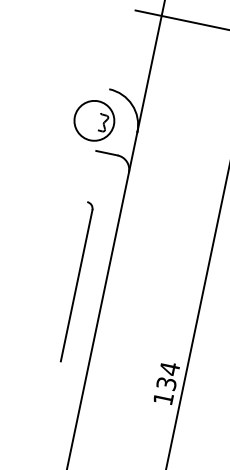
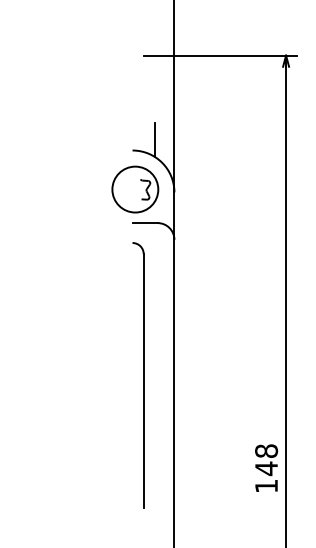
line: (129, 83) -> (154, 139), added
part: (94, 120) -> (135, 189), moved
part: (74, 281) -> (138, 375), size x1.43
text: (168, 376) -> (266, 460), 134 -> 148

